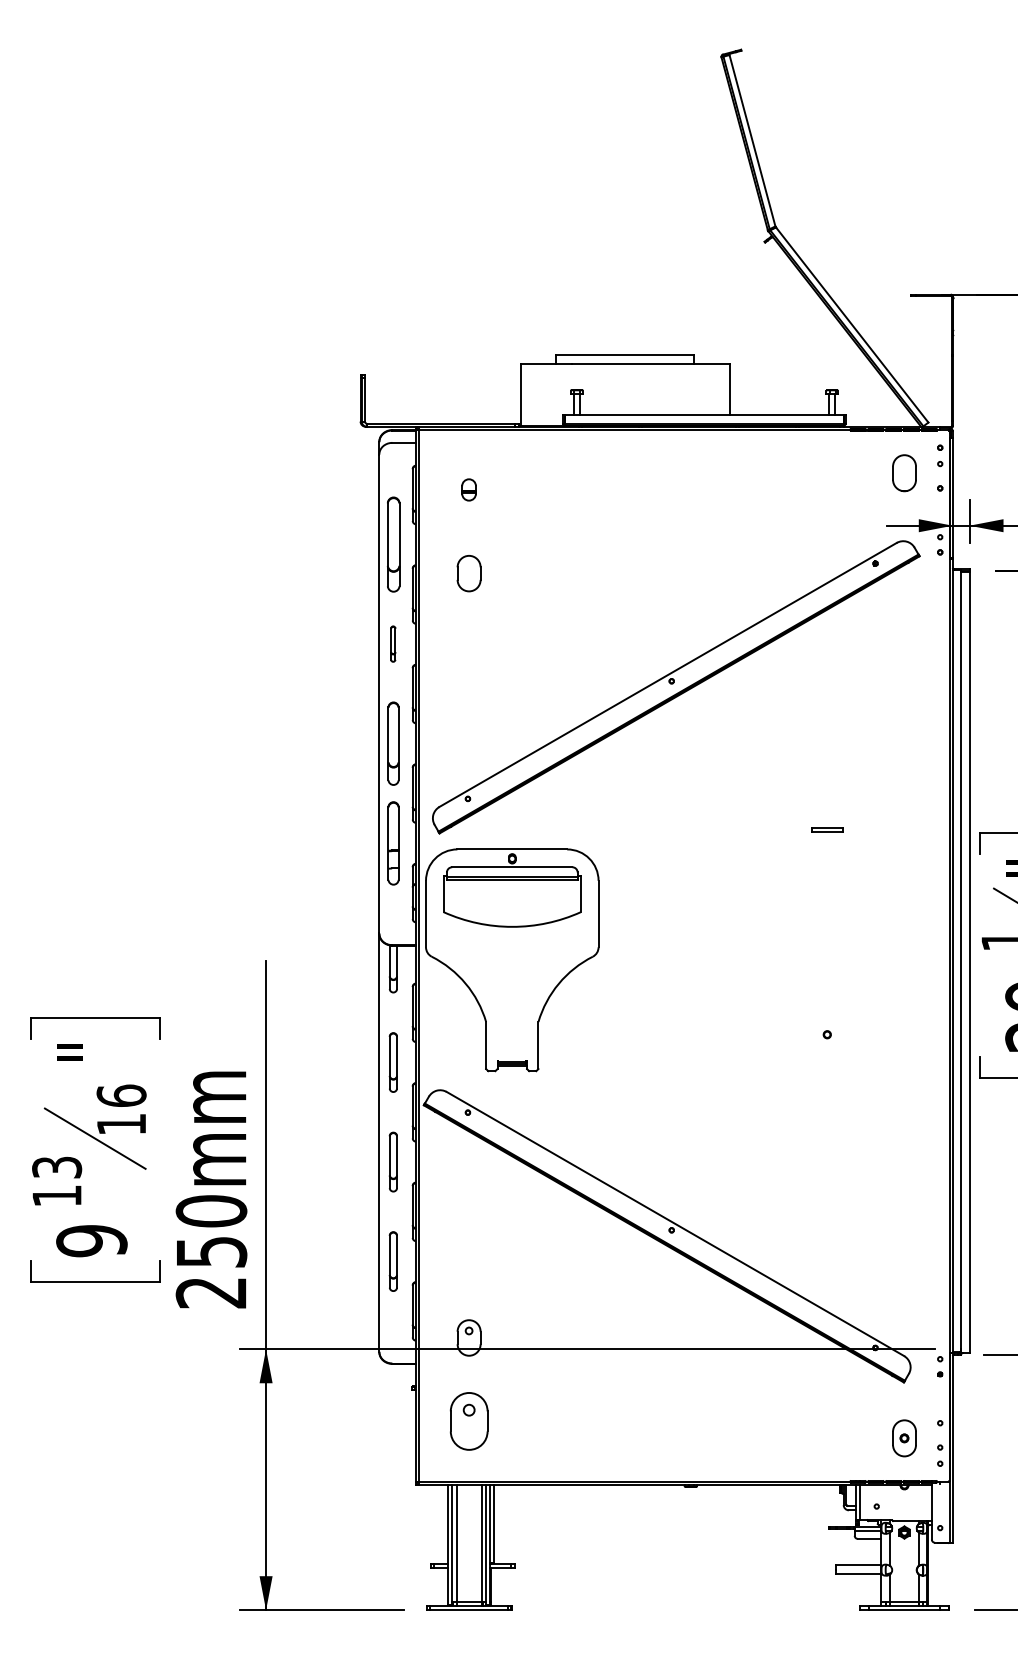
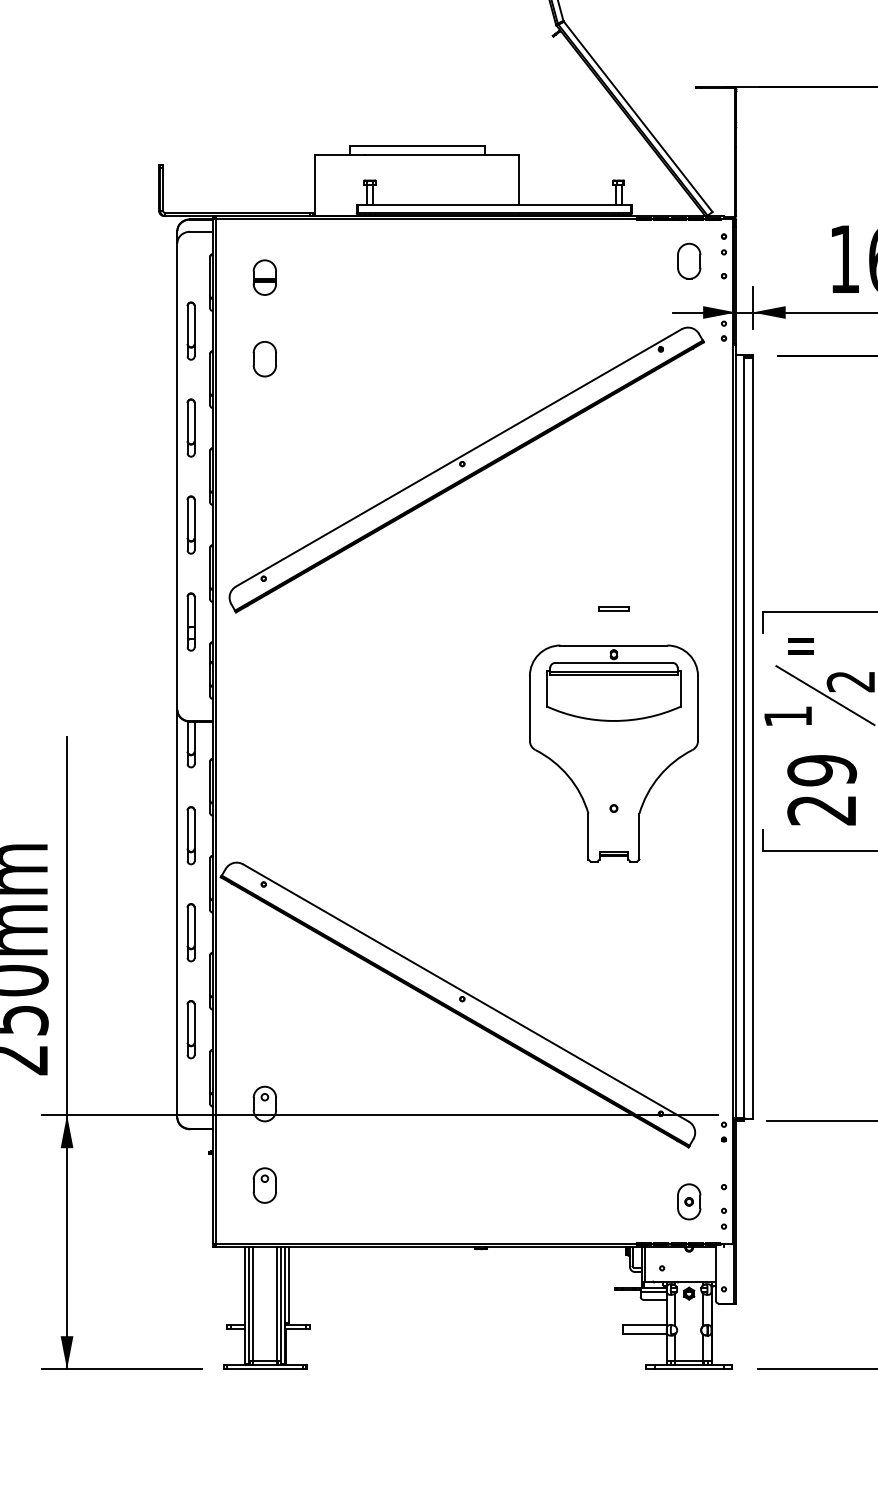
part: (468, 489) -> (264, 277), size x1.67
part: (392, 544) -> (190, 330), size x0.62
part: (392, 643) -> (190, 427), size x1.67
part: (392, 743) -> (190, 524), size x0.71
part: (392, 842) -> (190, 621), size x0.71
part: (512, 960) -> (614, 753), moved
part: (468, 1421) -> (264, 1185), size x0.62

